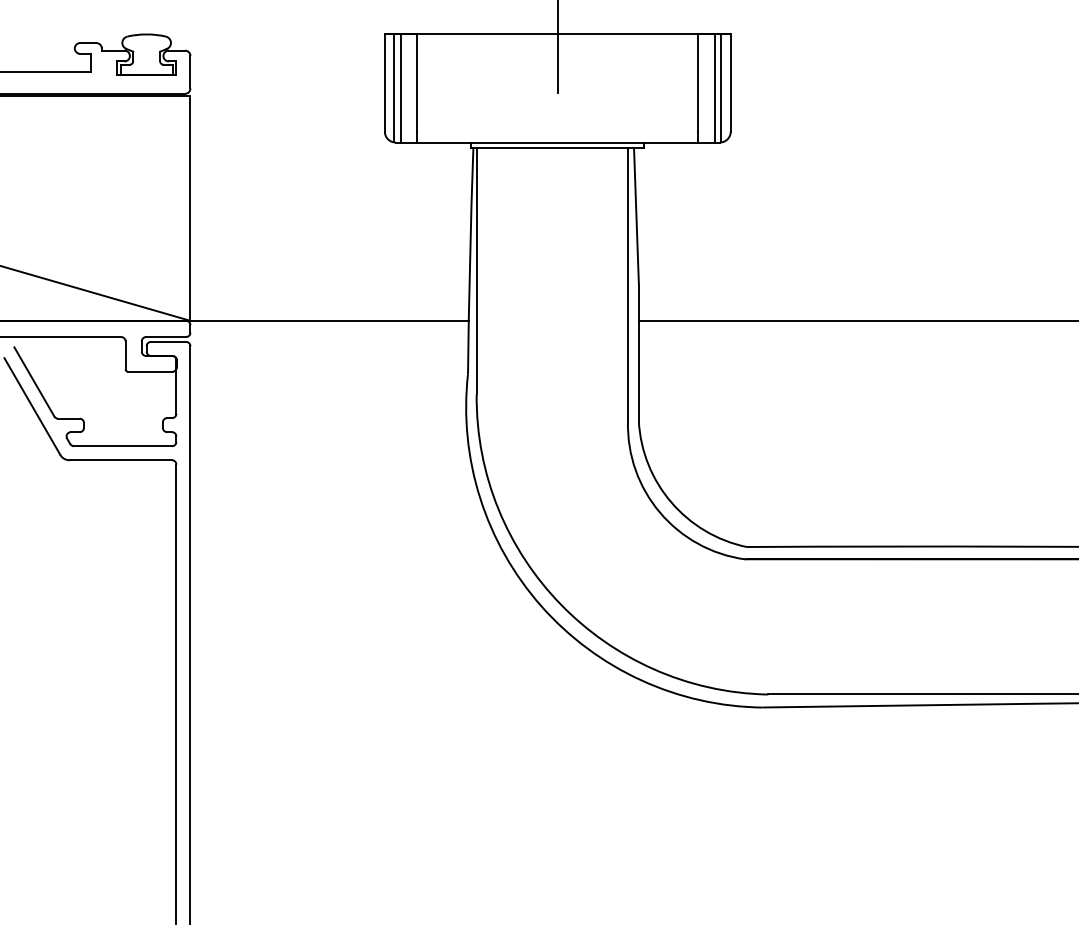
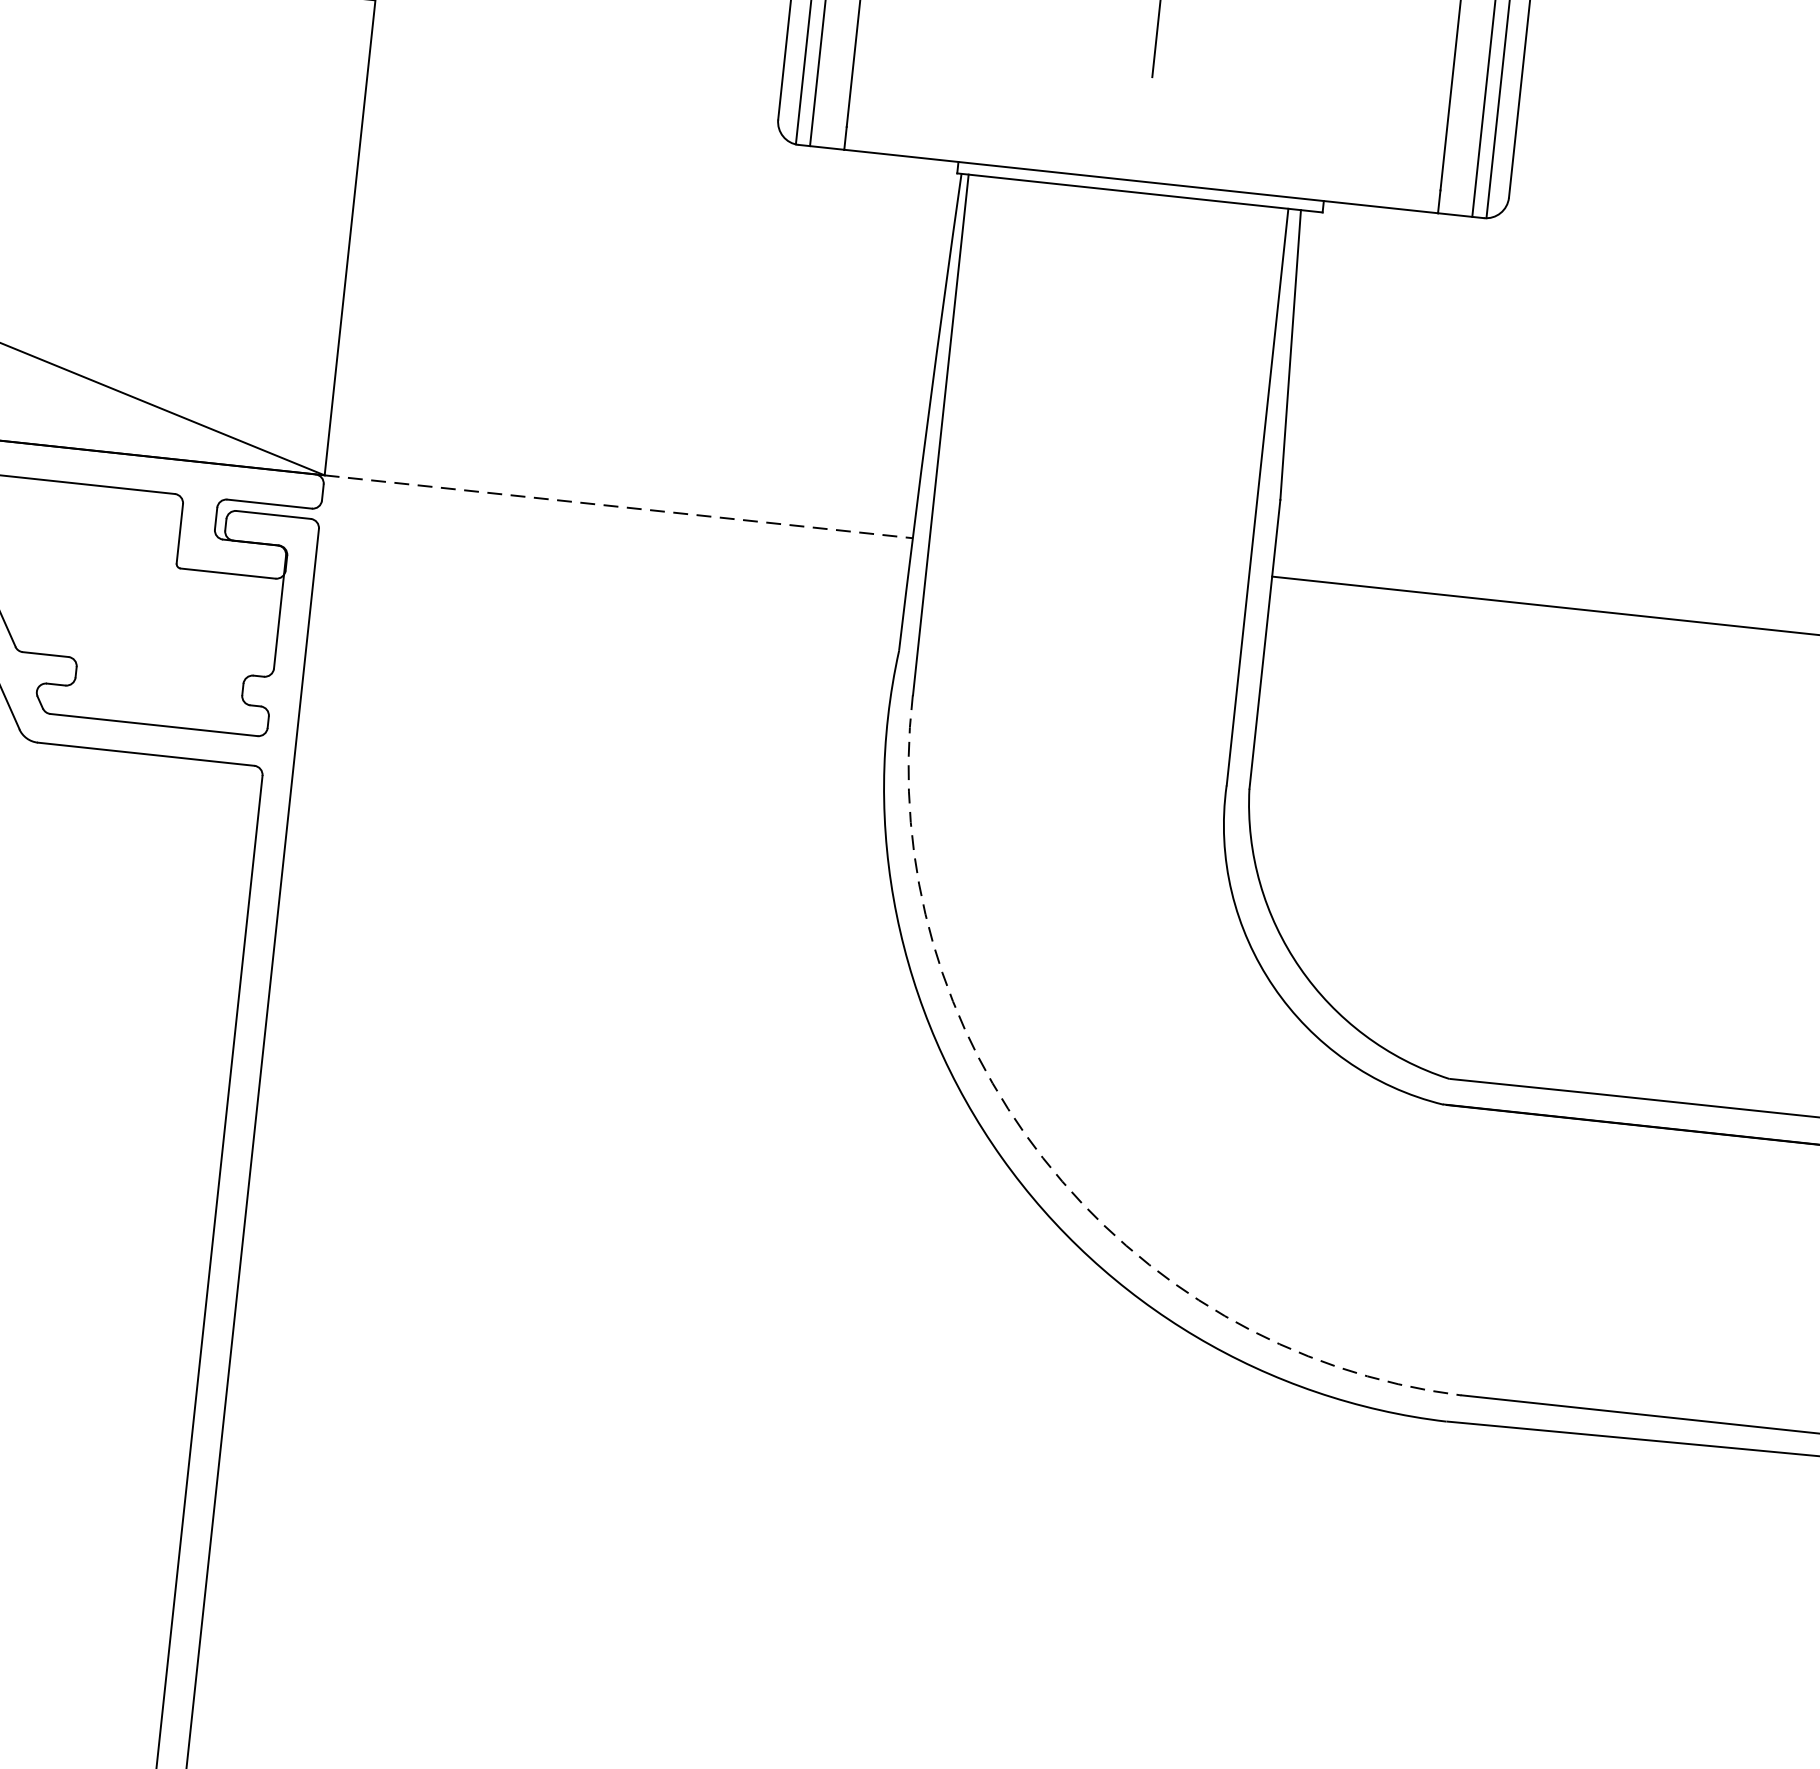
line: (330, 320) -> (620, 506), solid -> dashed
arc: (560, 604) -> (1042, 1158), solid -> dashed

